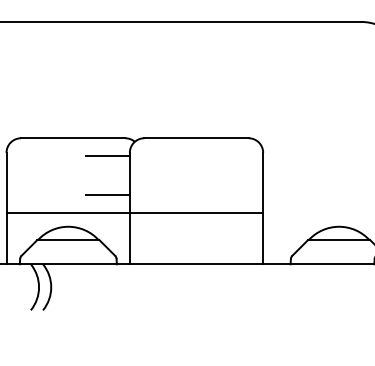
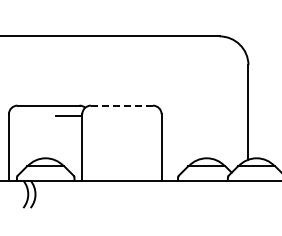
line: (195, 138) -> (121, 105), solid -> dashed
line: (106, 195) -> (68, 139), removed
line: (133, 213) -> (84, 150), removed

